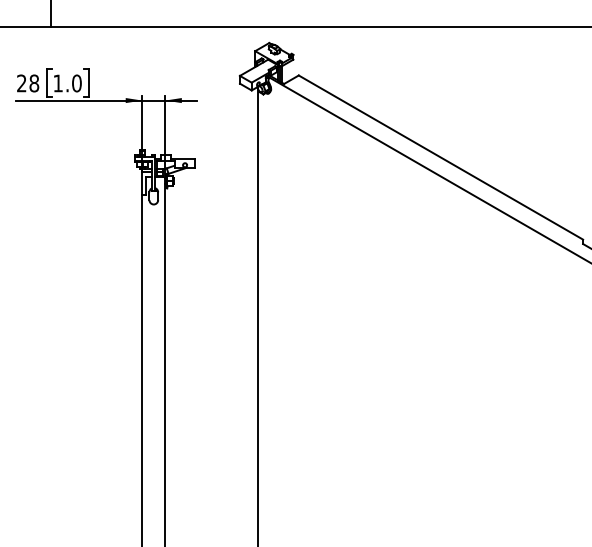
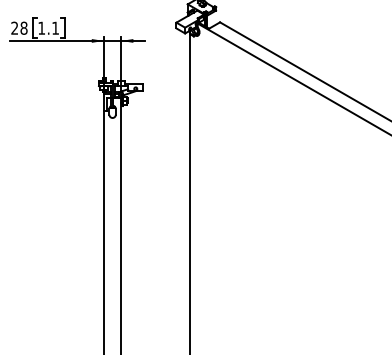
text: (76, 83) -> (55, 28), 1.0 -> 1.1

